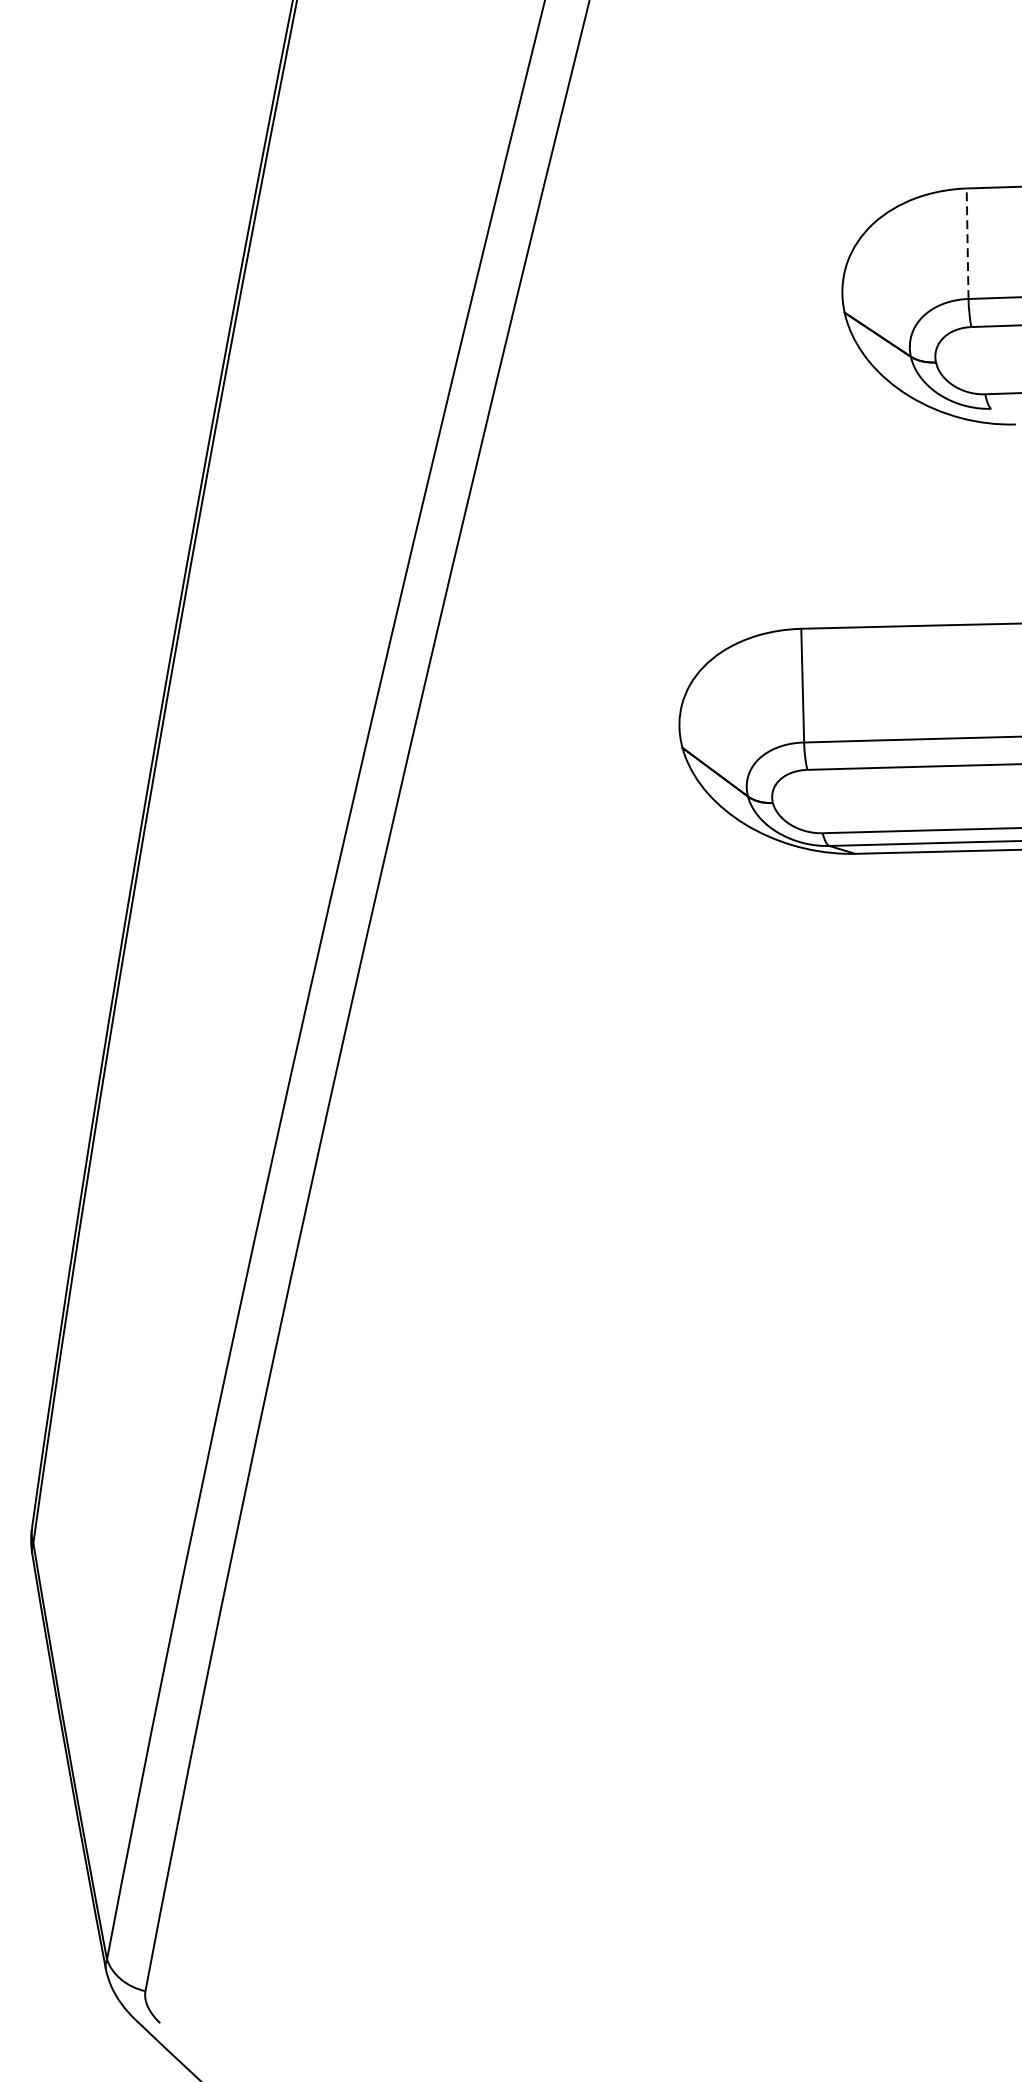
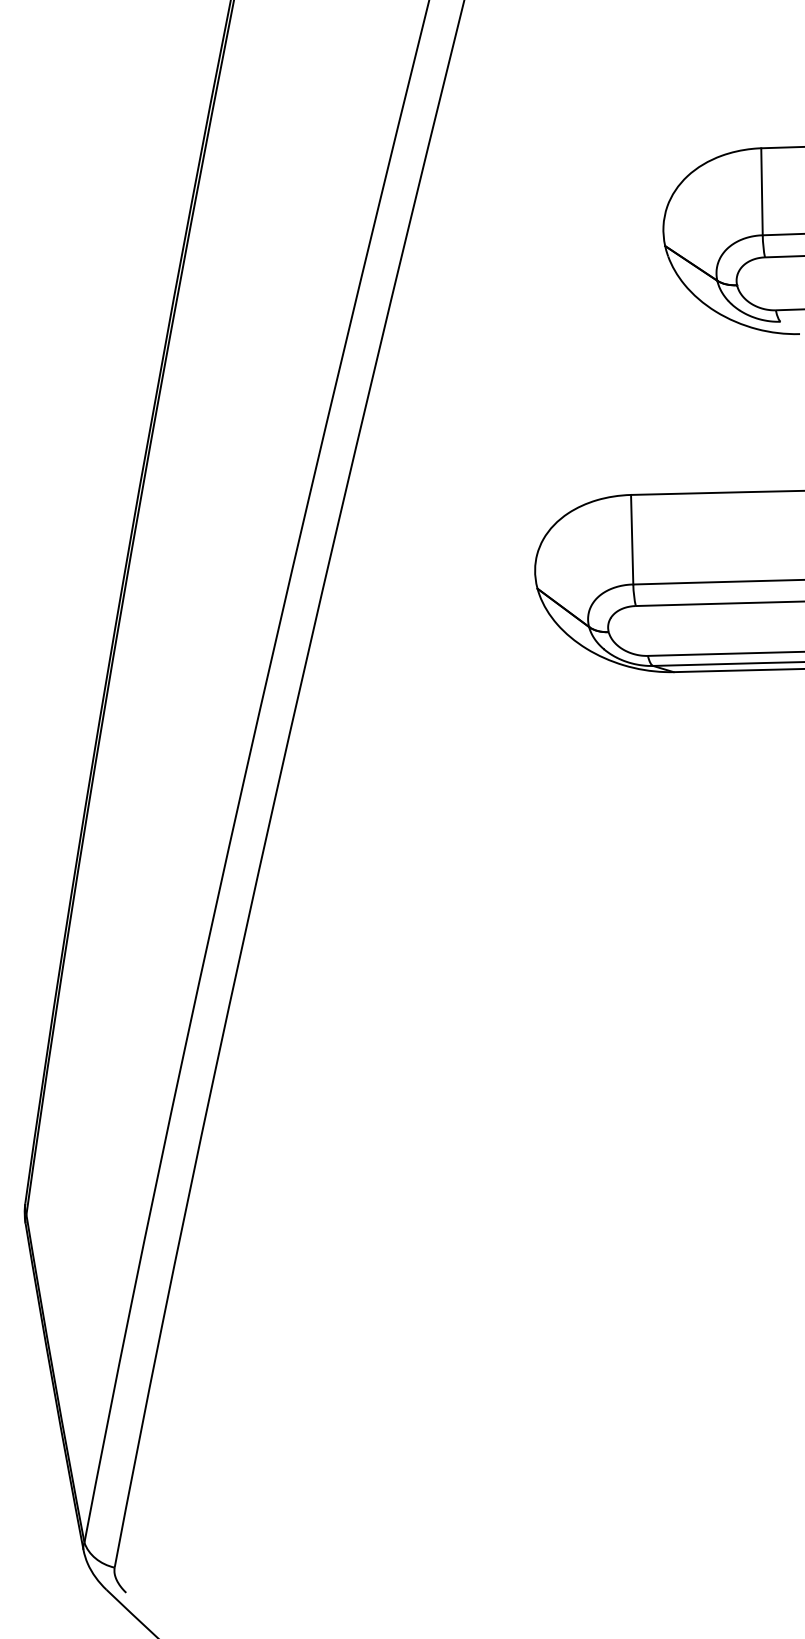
line: (968, 243) -> (762, 191), dashed -> solid

